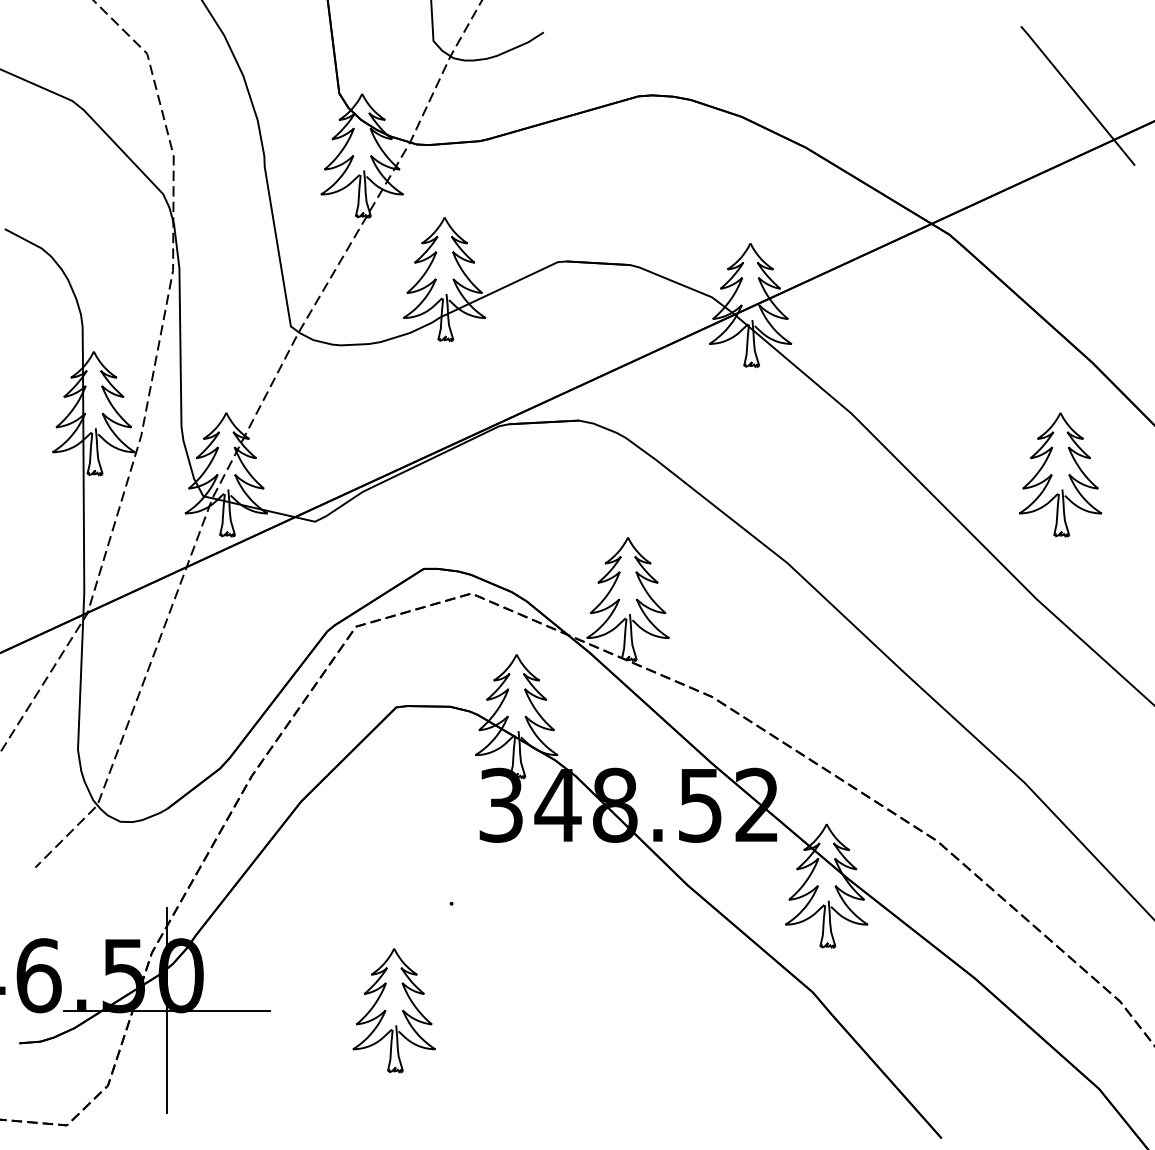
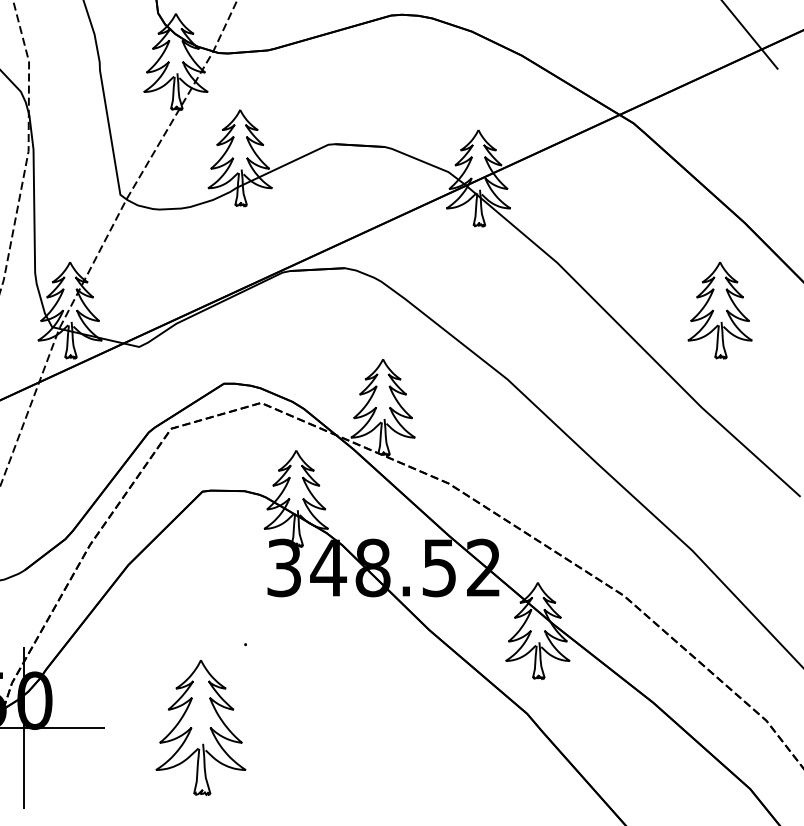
part: (393, 1010) -> (200, 727), size x1.4

